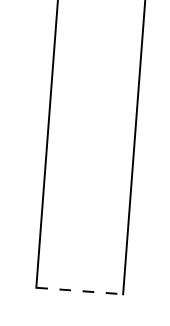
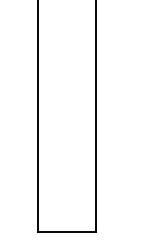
line: (80, 291) -> (67, 232), dashed -> solid

